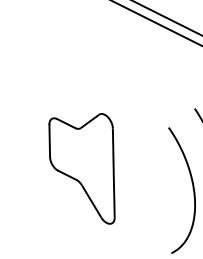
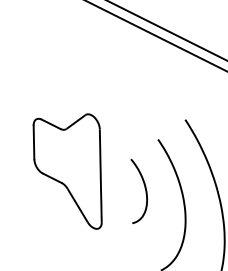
part: (81, 168) -> (67, 171), moved
curve: (155, 174) -> (144, 188), added

